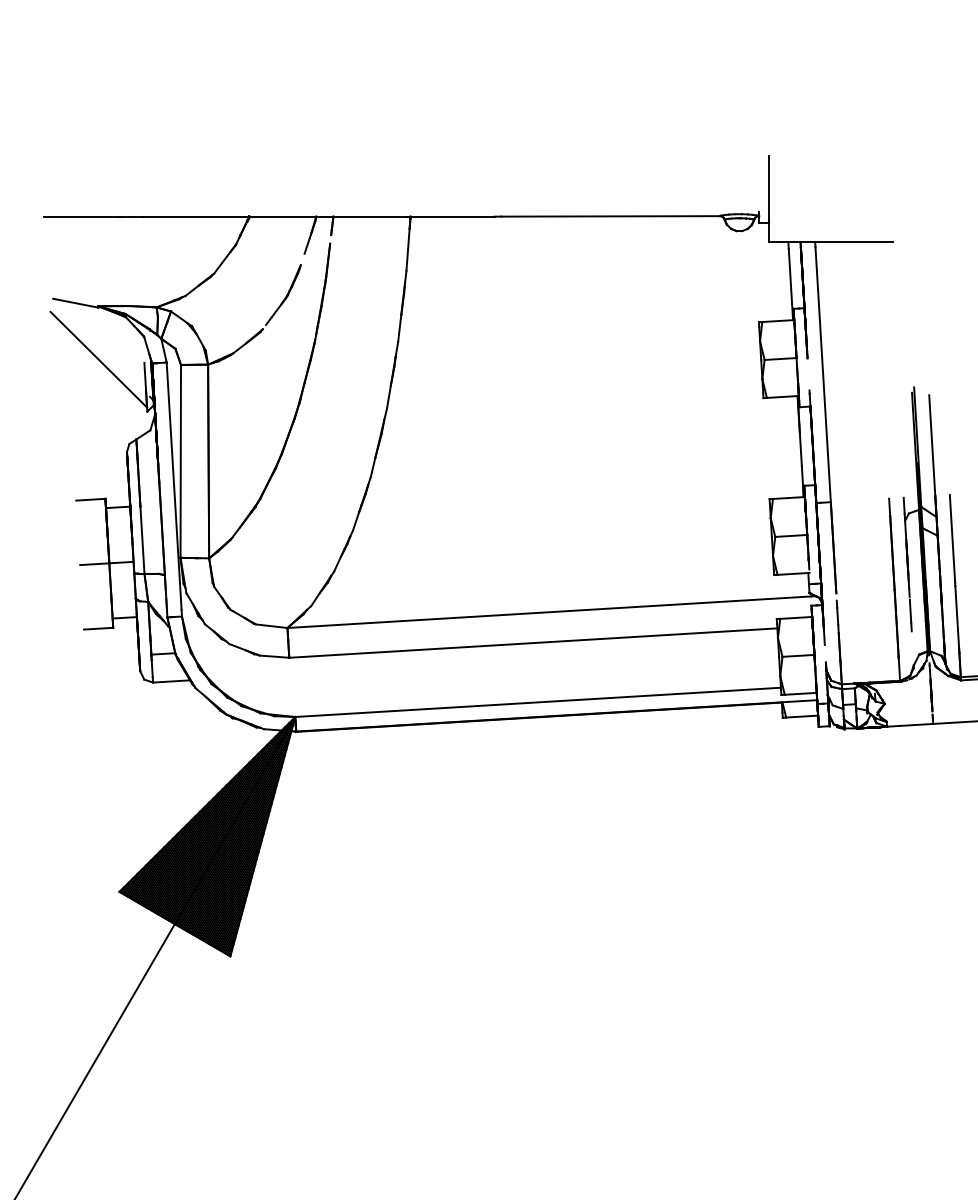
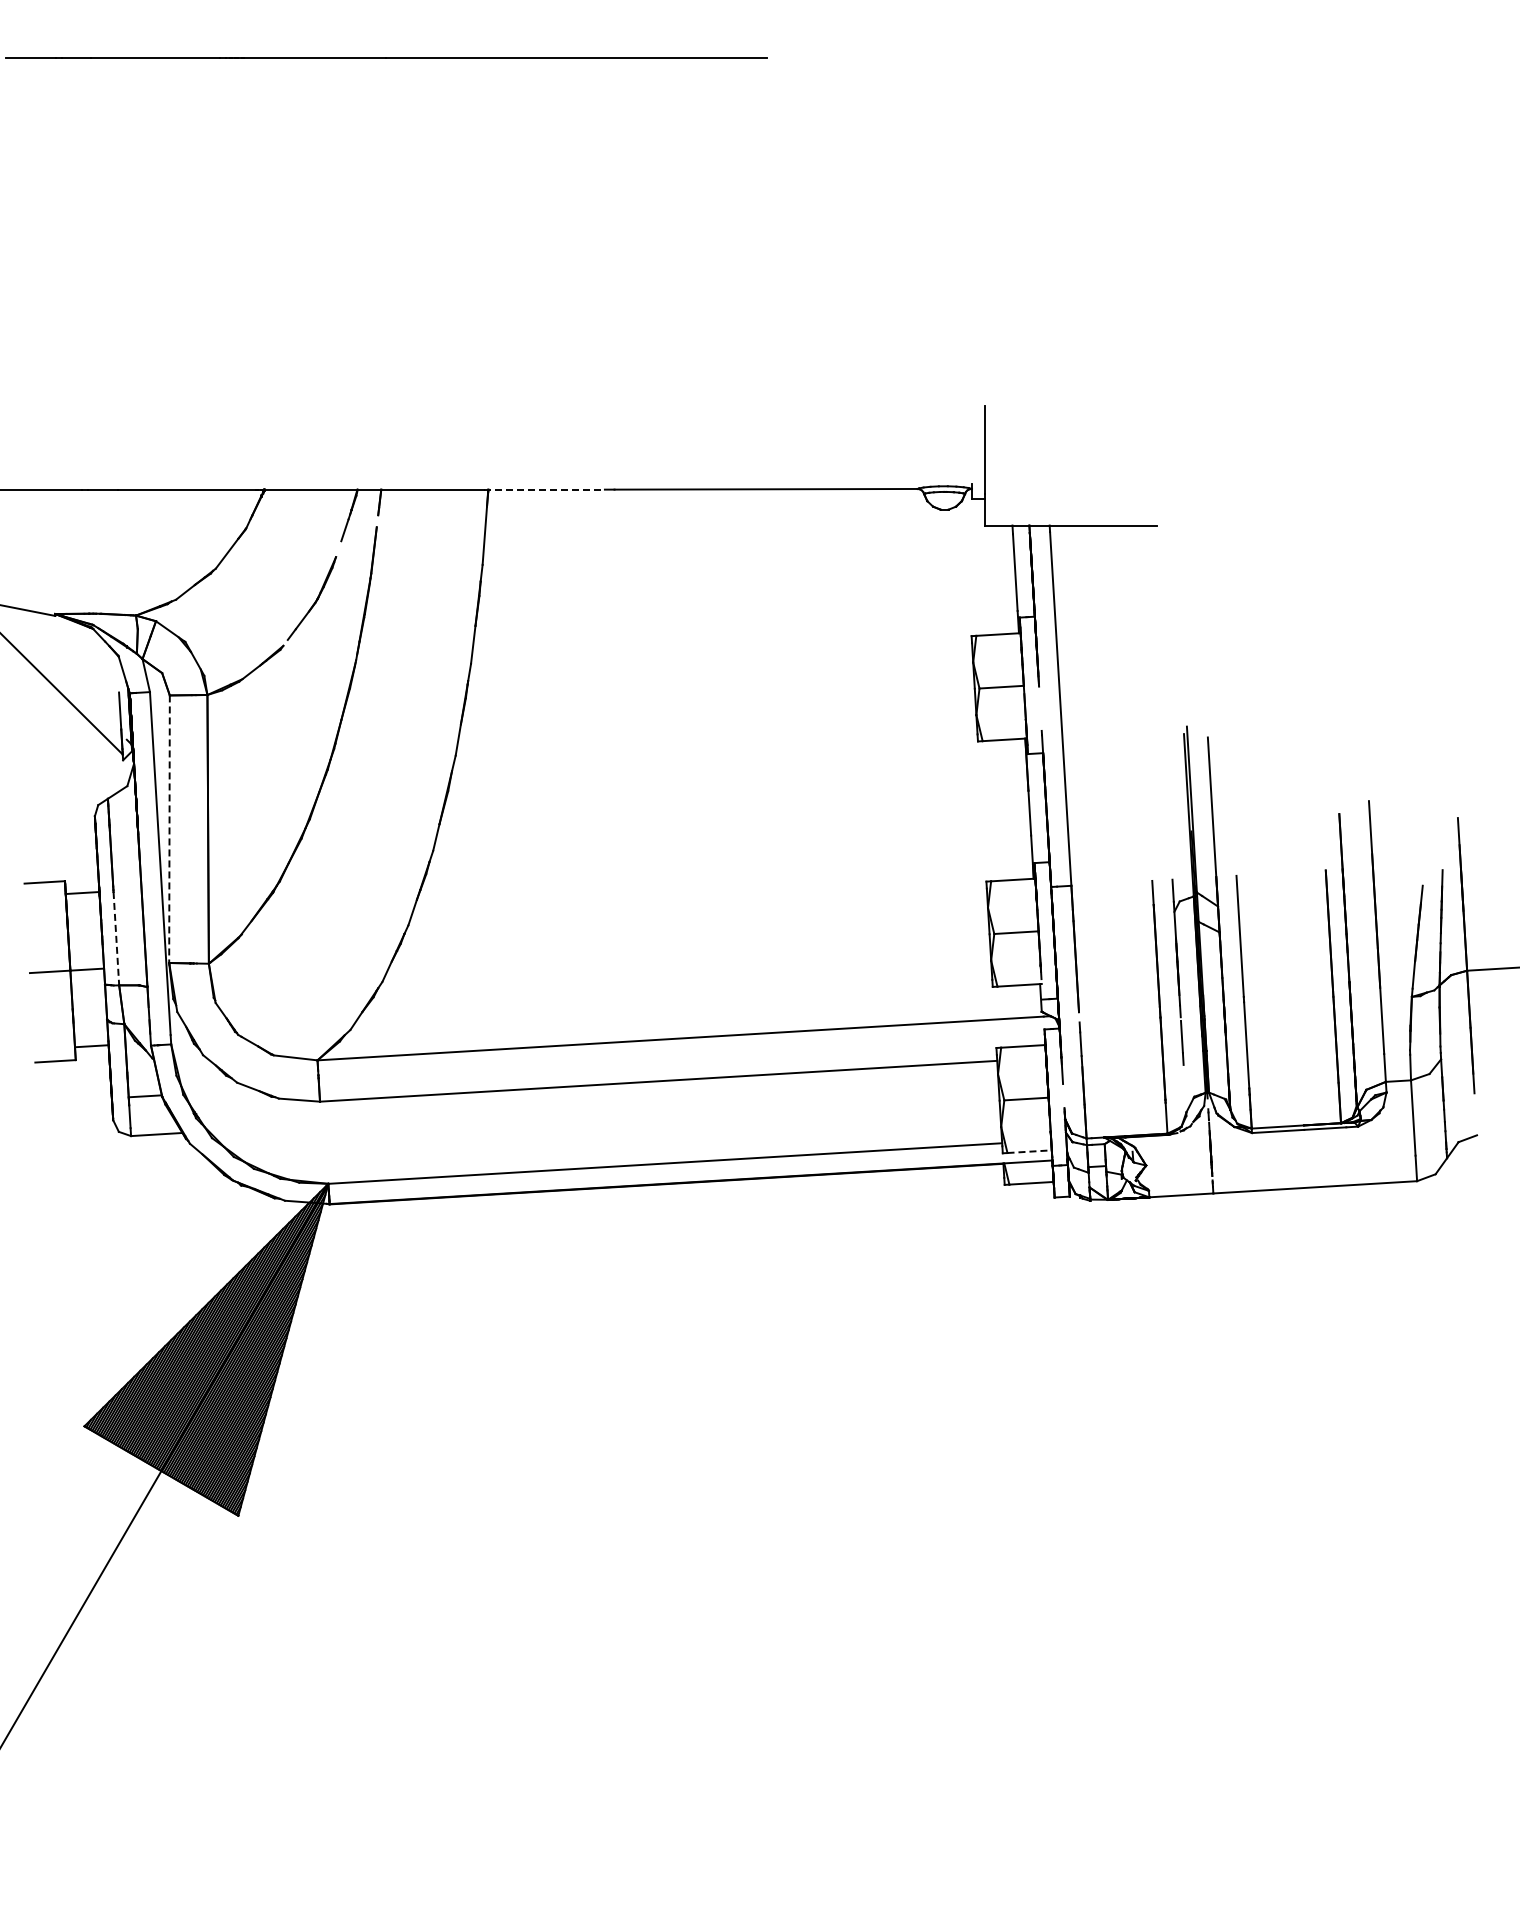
line: (451, 216) -> (544, 489), solid -> dashed
line: (180, 461) -> (169, 829), solid -> dashed
line: (142, 540) -> (116, 938), solid -> dashed
line: (801, 693) -> (1030, 1151), solid -> dashed

